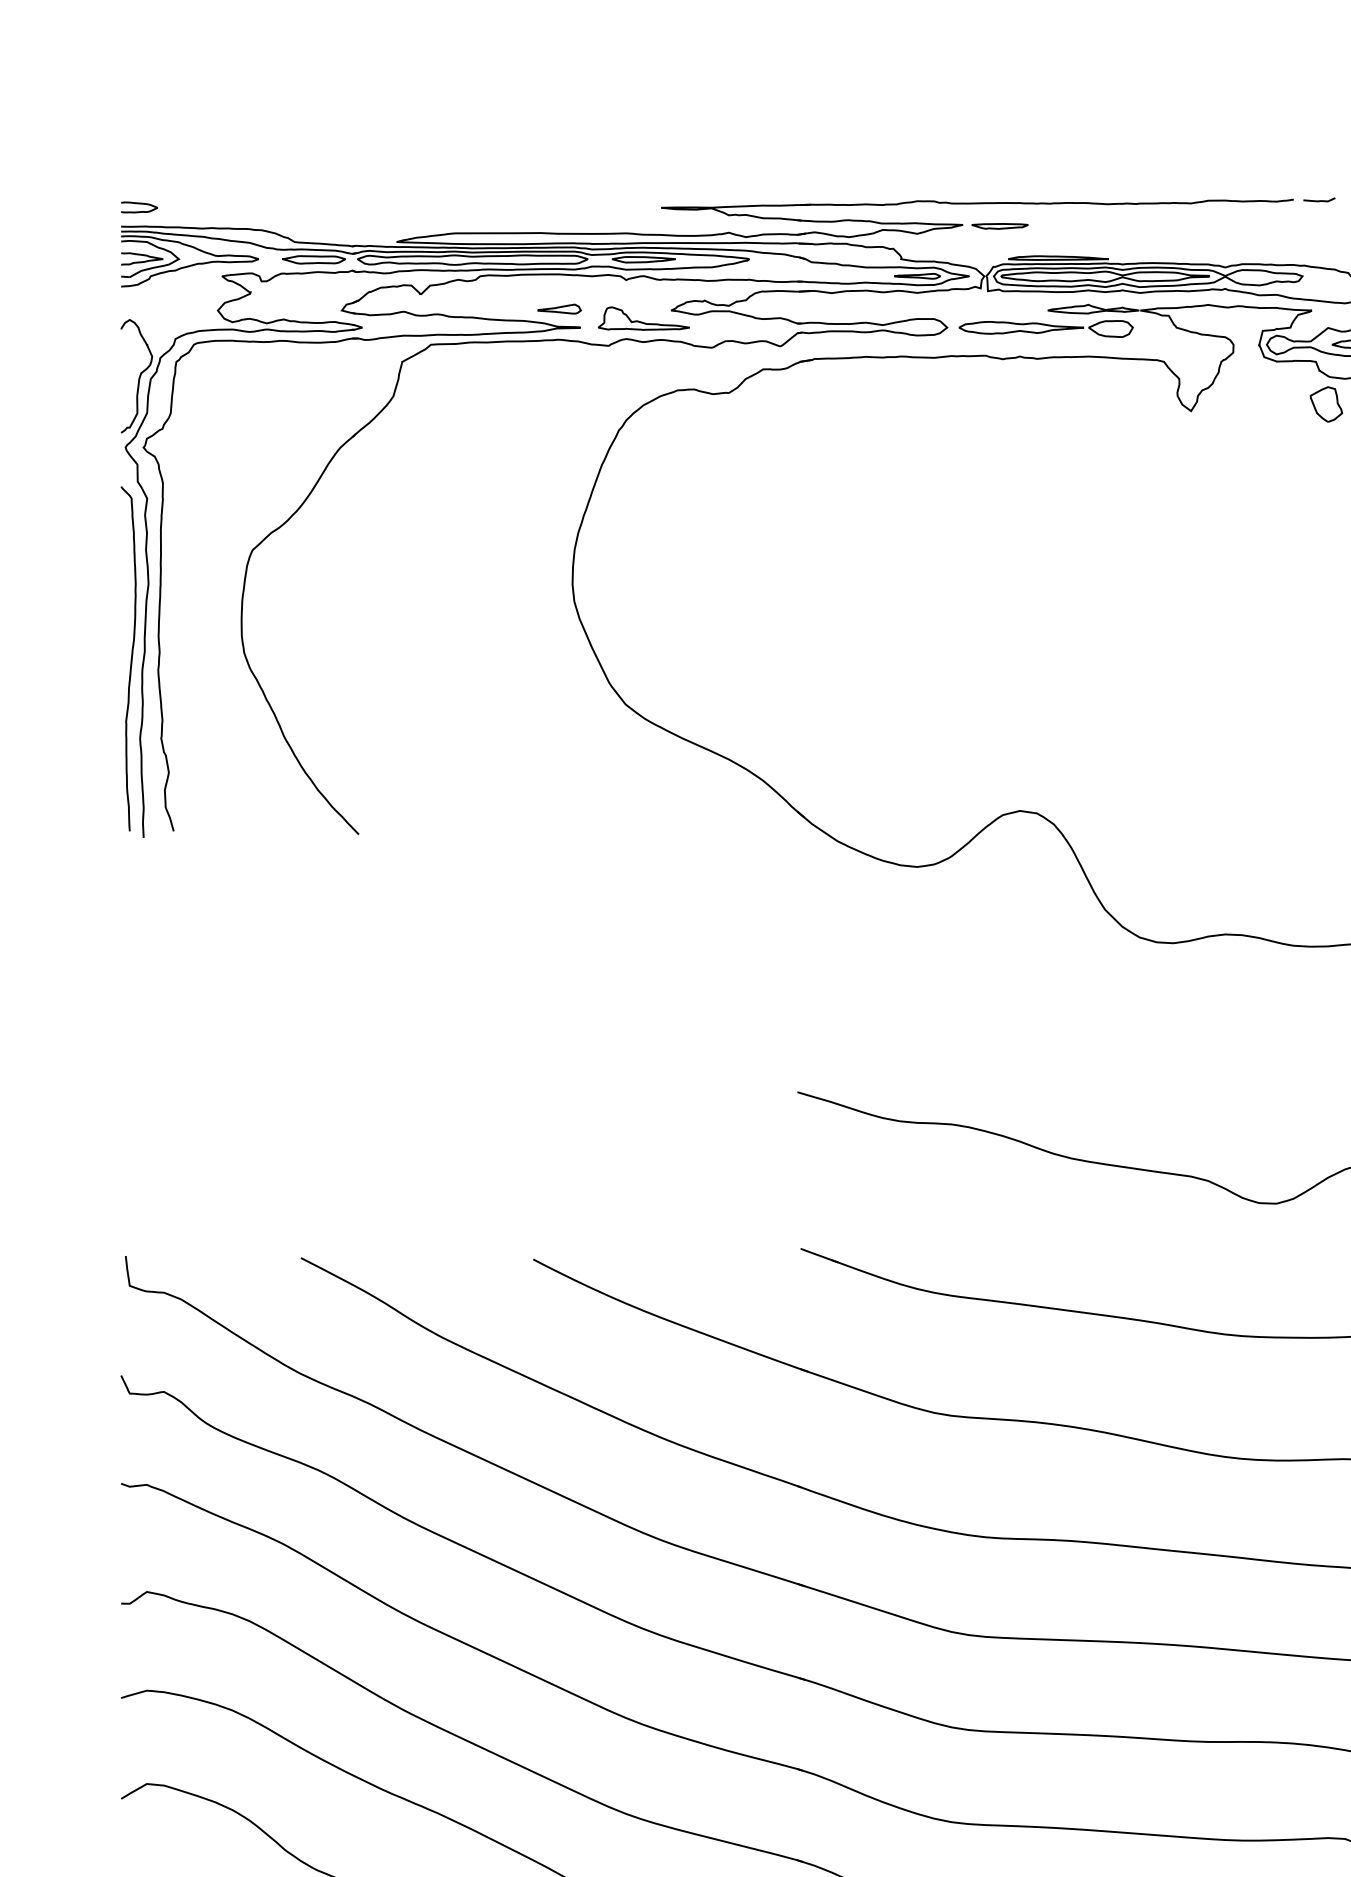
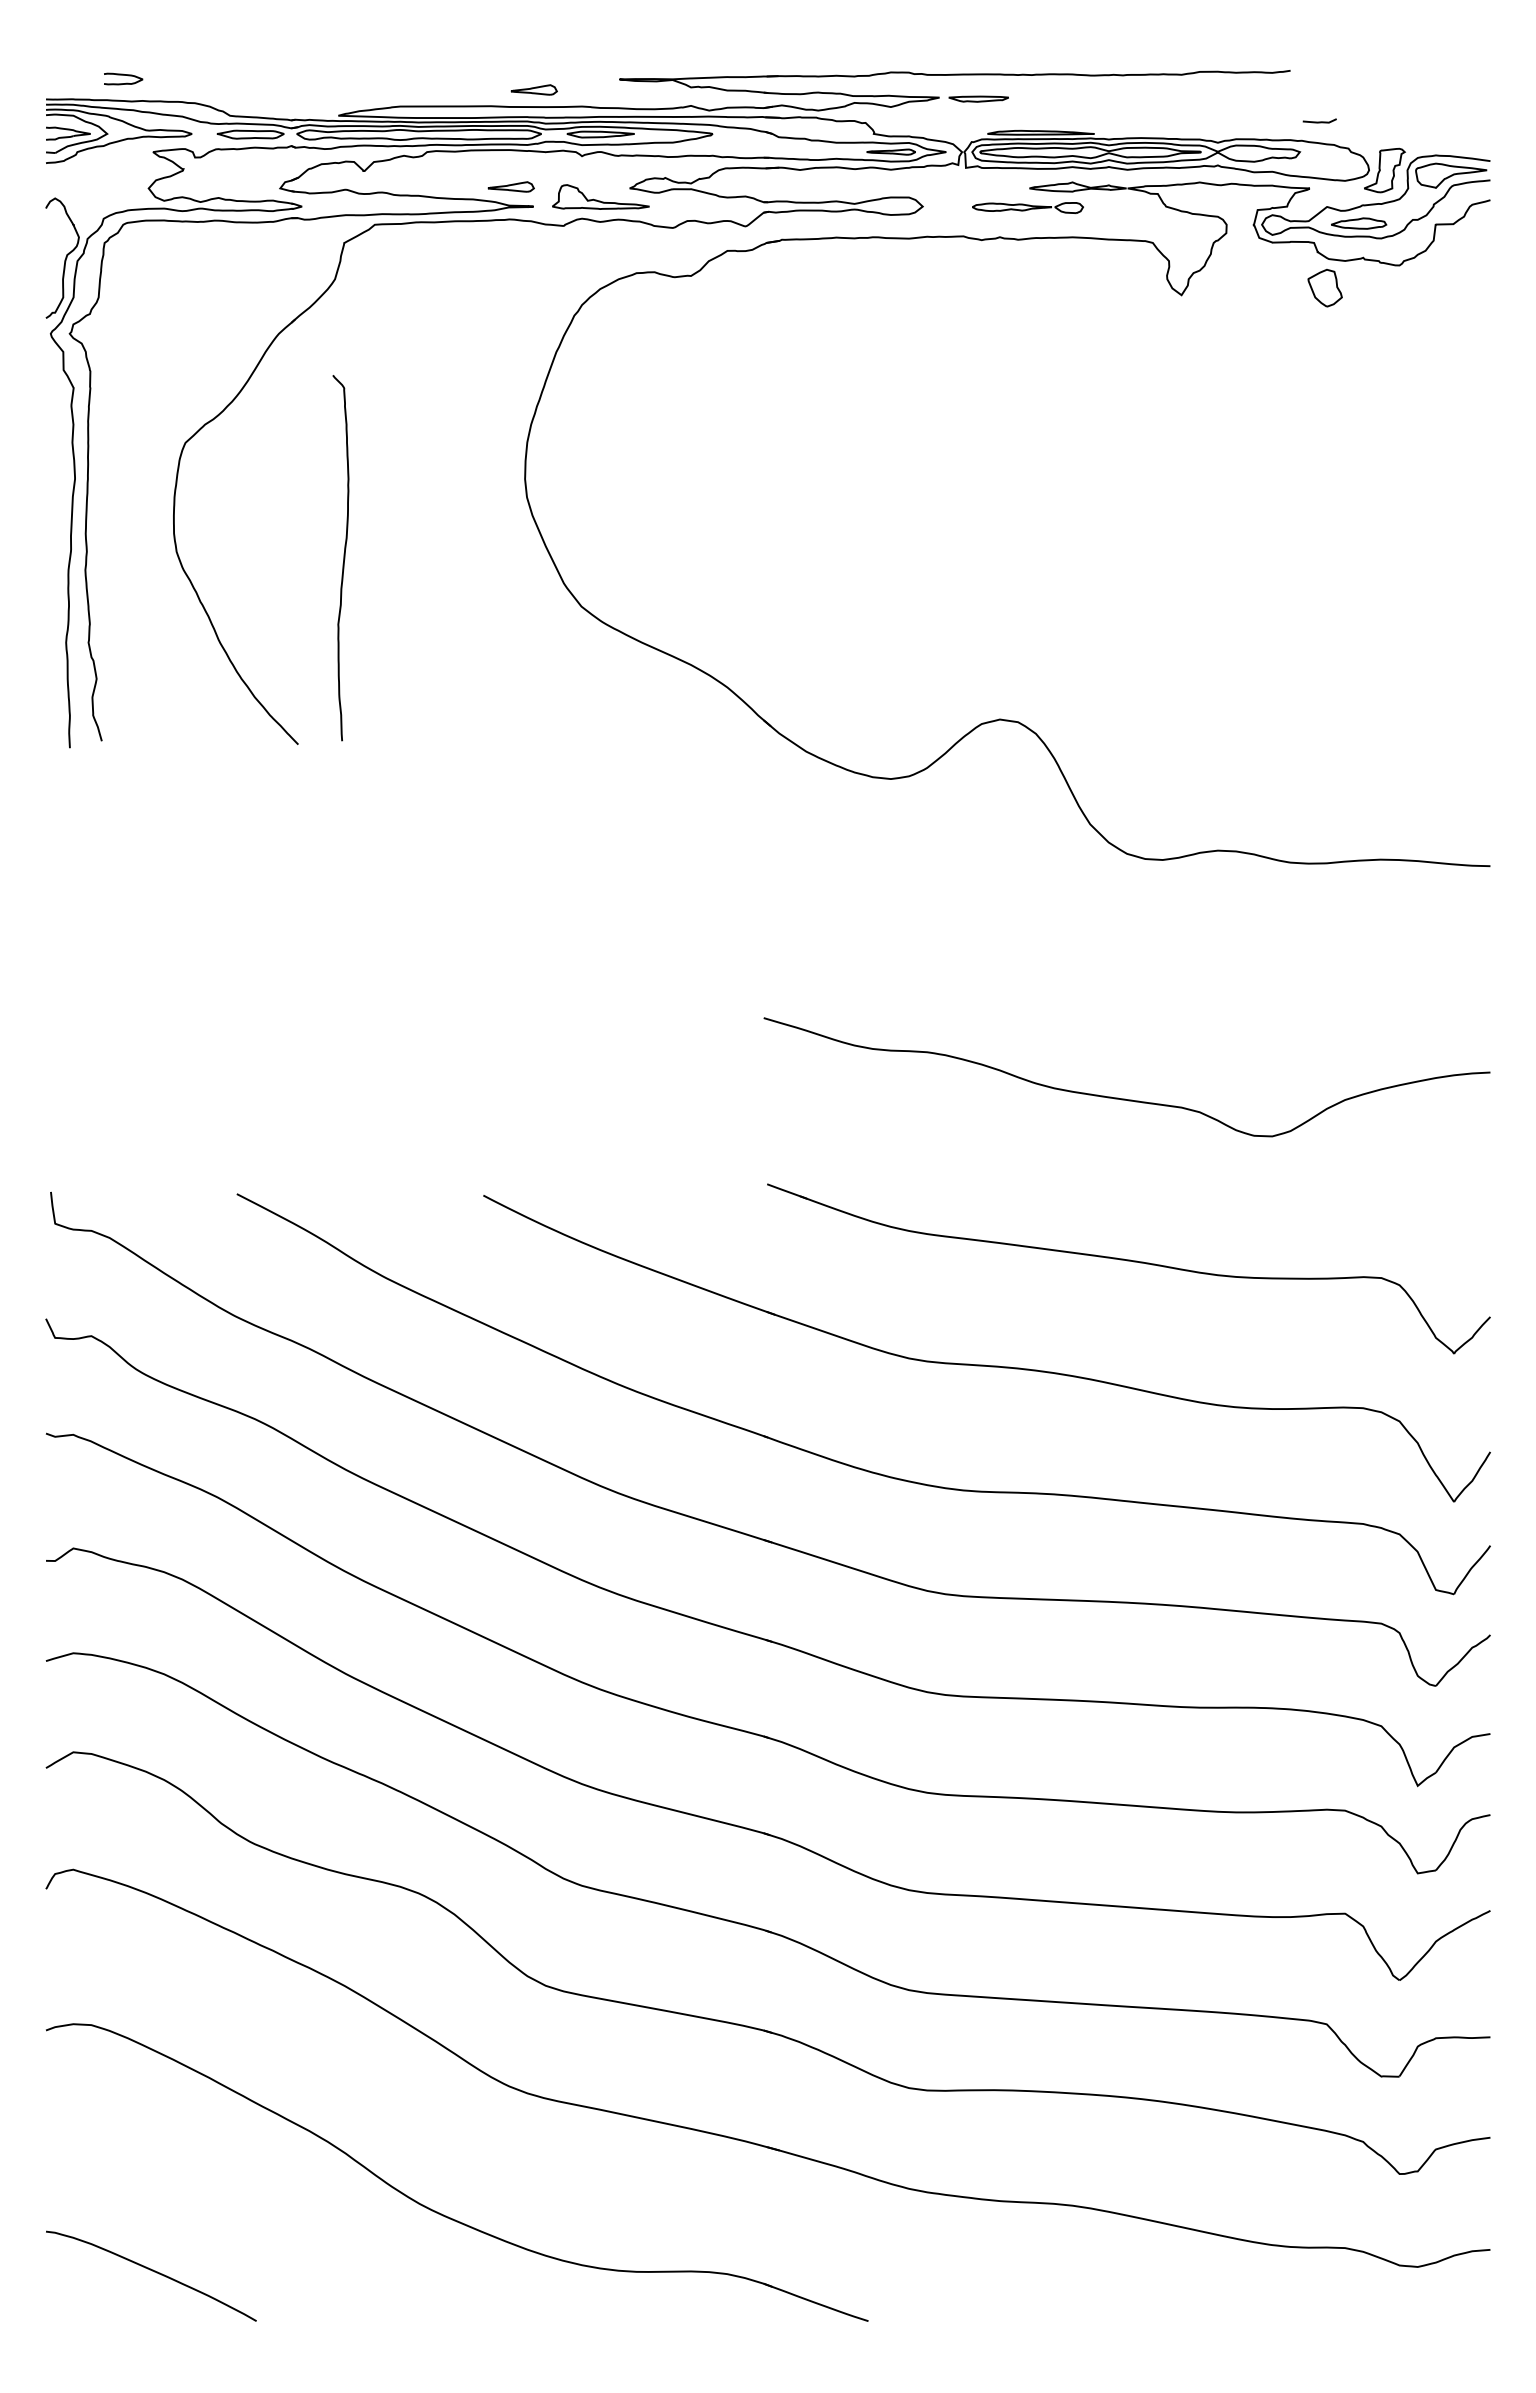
curve: (1319, 200) -> (1319, 121), moved
curve: (139, 204) -> (123, 75), moved
part: (580, 217) -> (533, 89), added
part: (1045, 328) -> (1027, 207), size x0.6
curve: (131, 659) -> (343, 558), moved

